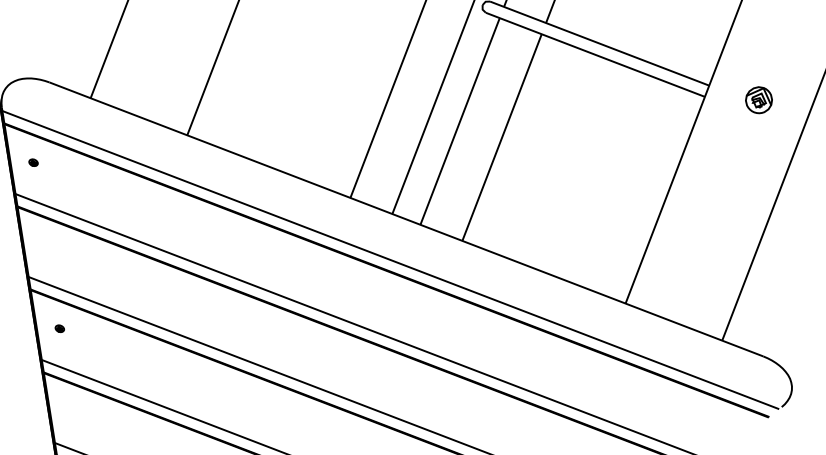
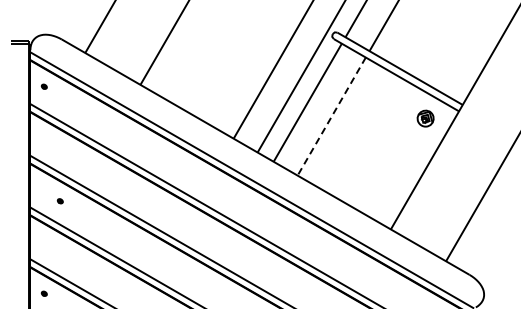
part: (758, 100) -> (425, 118), moved
line: (501, 137) -> (331, 116), solid -> dashed
part: (58, 329) -> (59, 201), moved

